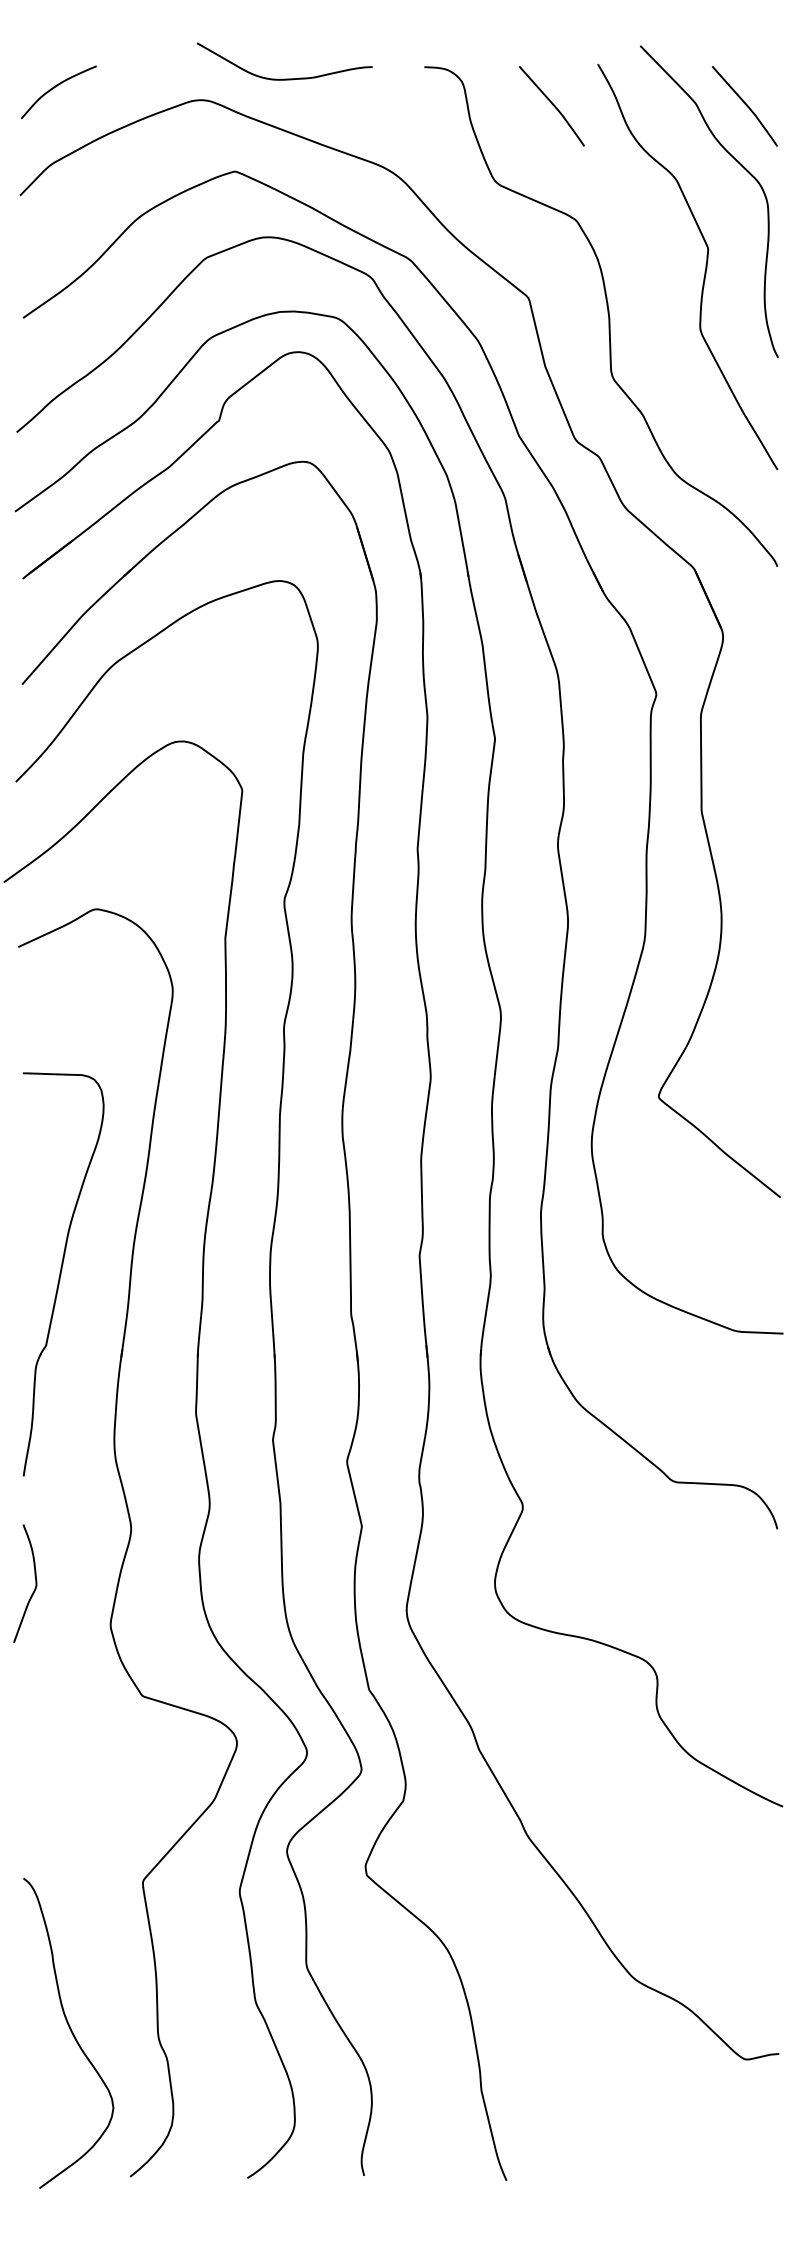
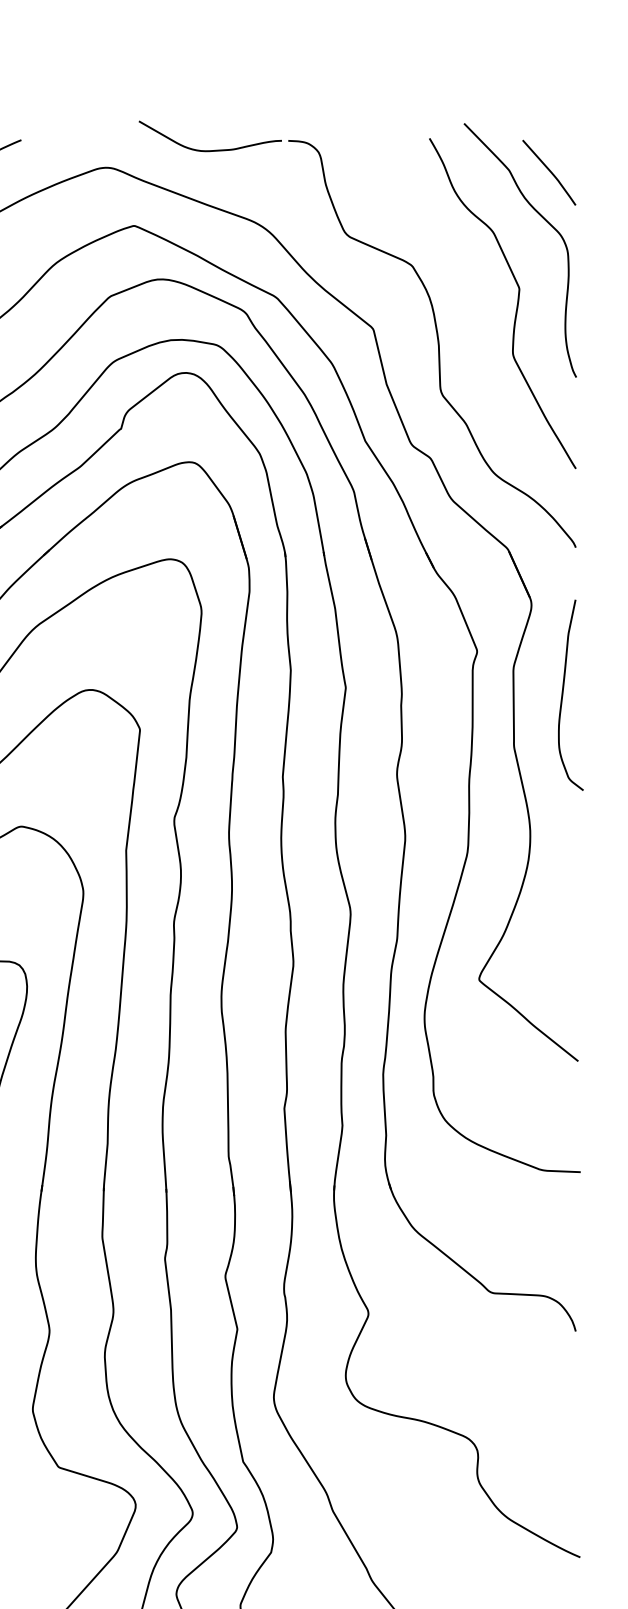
curve: (284, 78) -> (210, 150), moved
curve: (552, 105) -> (392, 172), removed
curve: (762, 745) -> (563, 693), added

